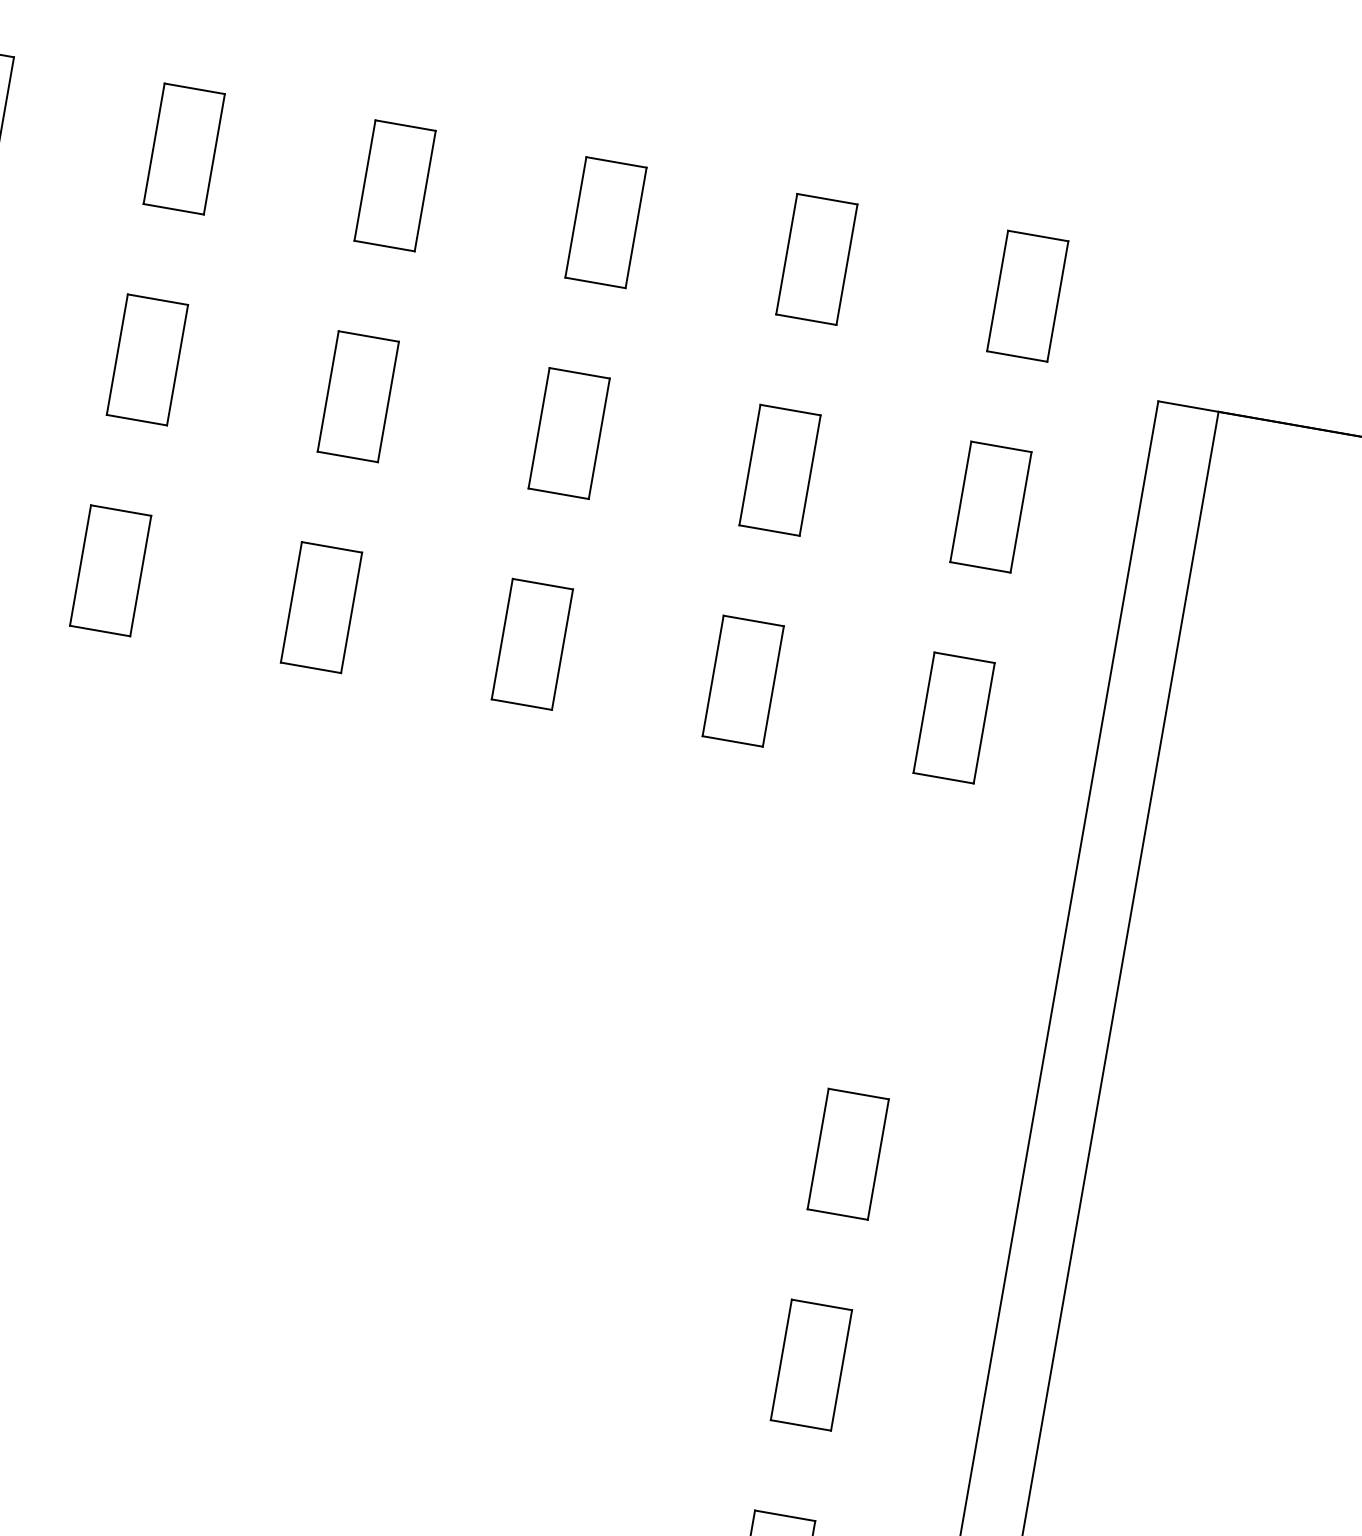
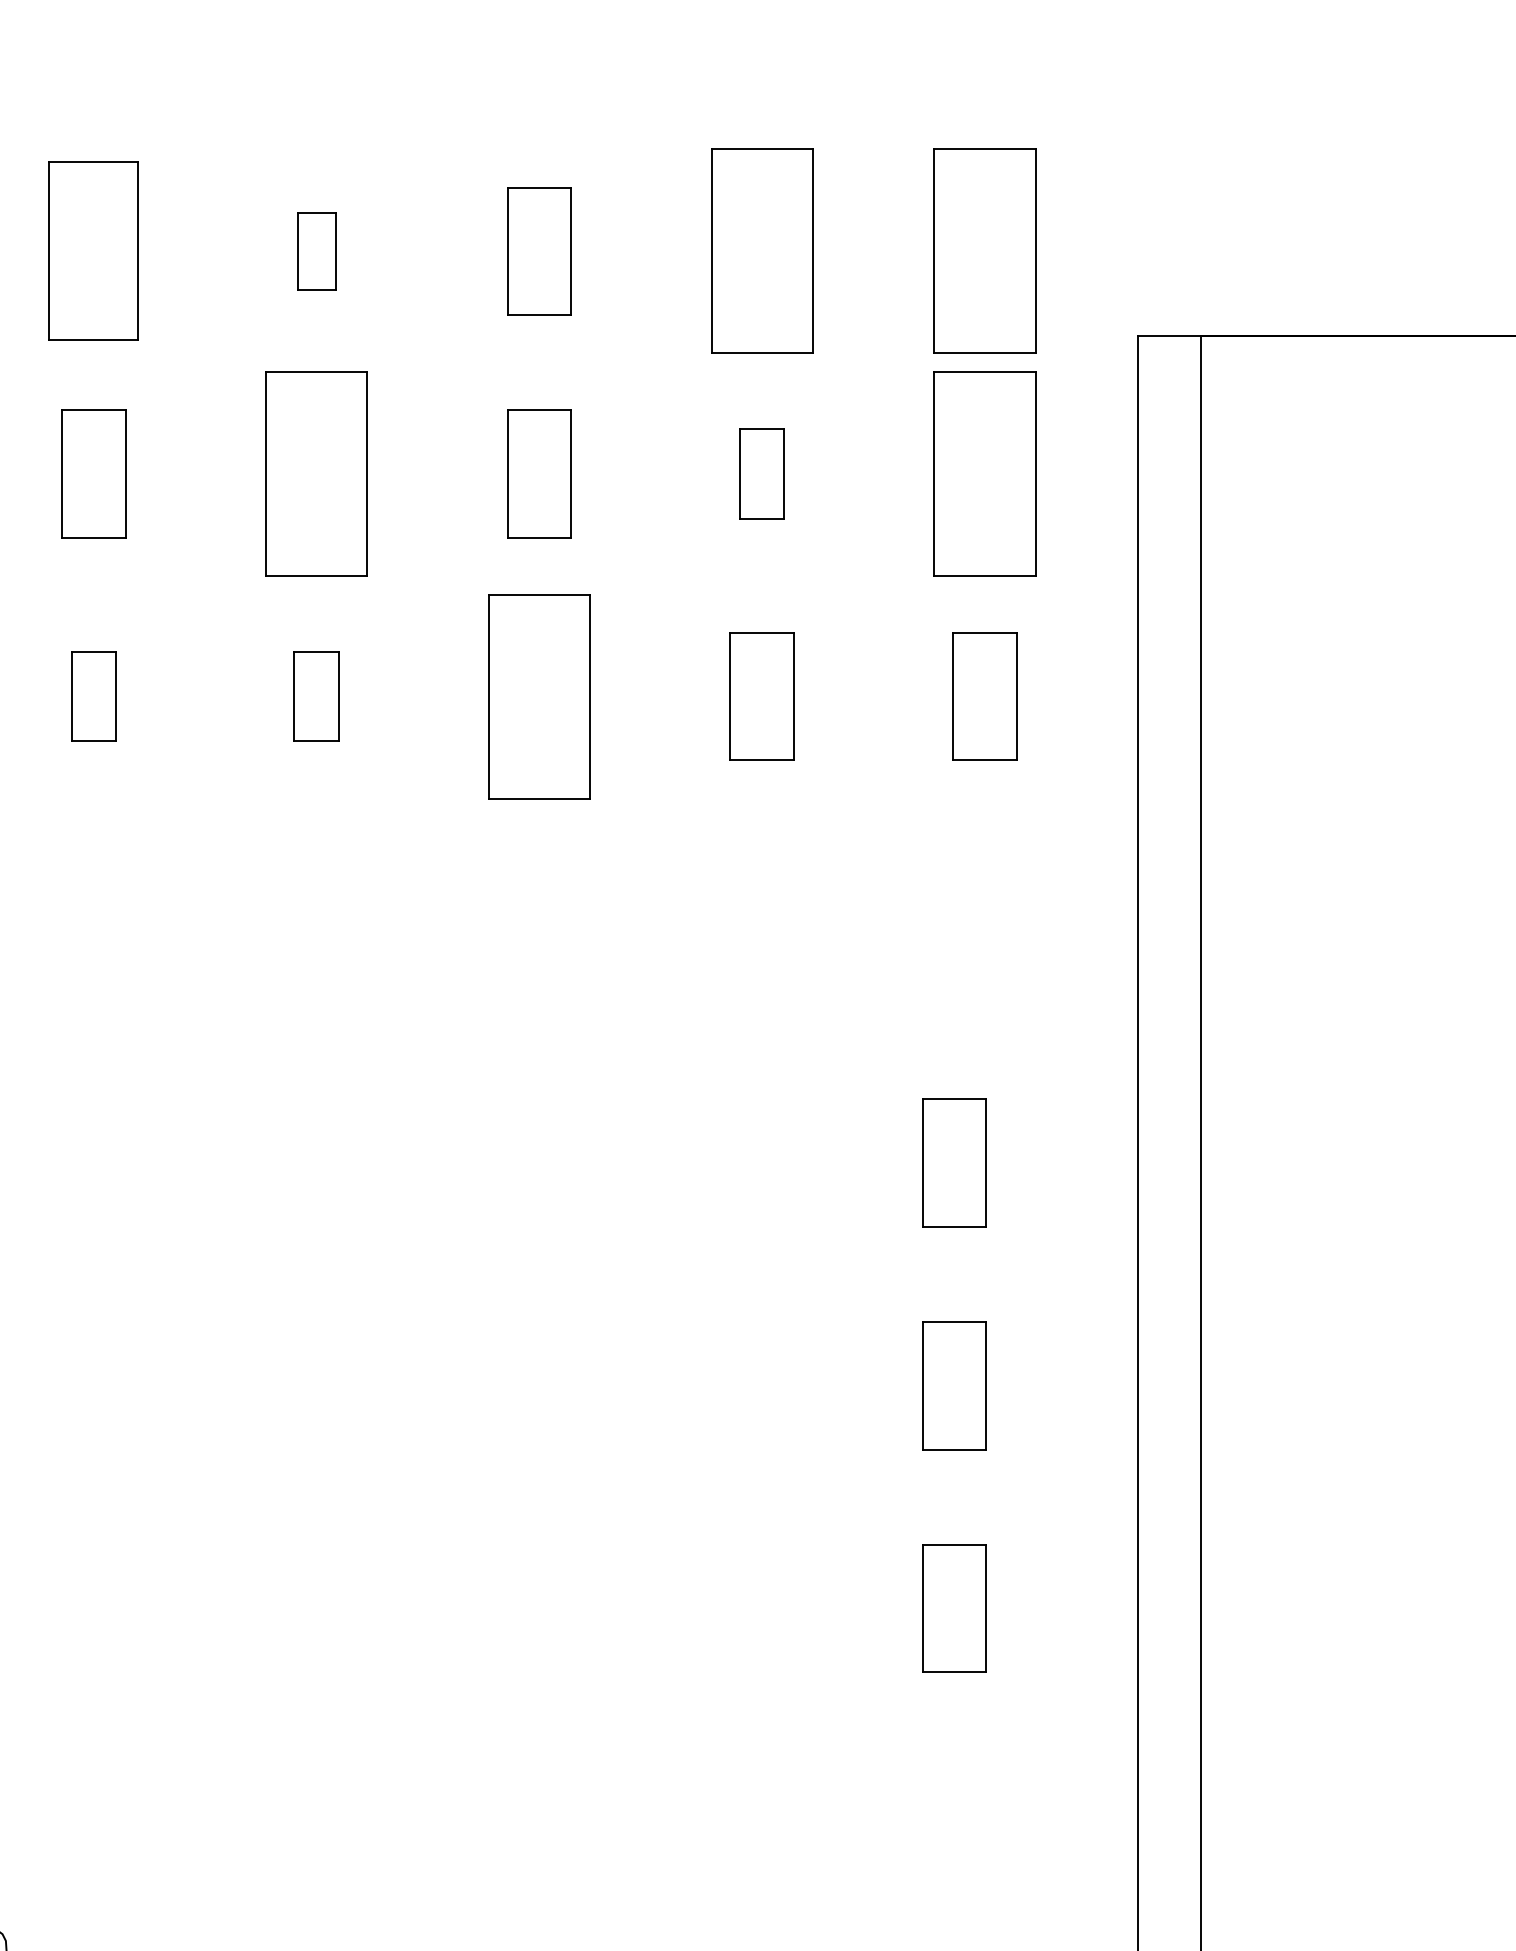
part: (183, 149) -> (93, 251), size x1.4
part: (394, 186) -> (316, 251), size x0.6
part: (816, 259) -> (761, 251), size x1.6
part: (1027, 296) -> (984, 251), size x1.6
part: (358, 396) -> (316, 473), size x1.6
part: (779, 469) -> (761, 473), size x0.7
part: (990, 506) -> (984, 473), size x1.6
part: (110, 570) -> (93, 696), size x0.7
part: (321, 607) -> (316, 696), size x0.7
part: (532, 644) -> (539, 696), size x1.6

